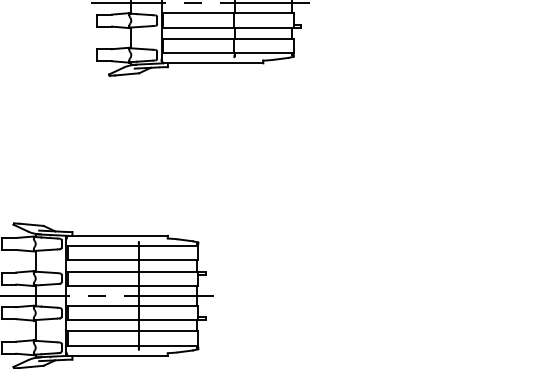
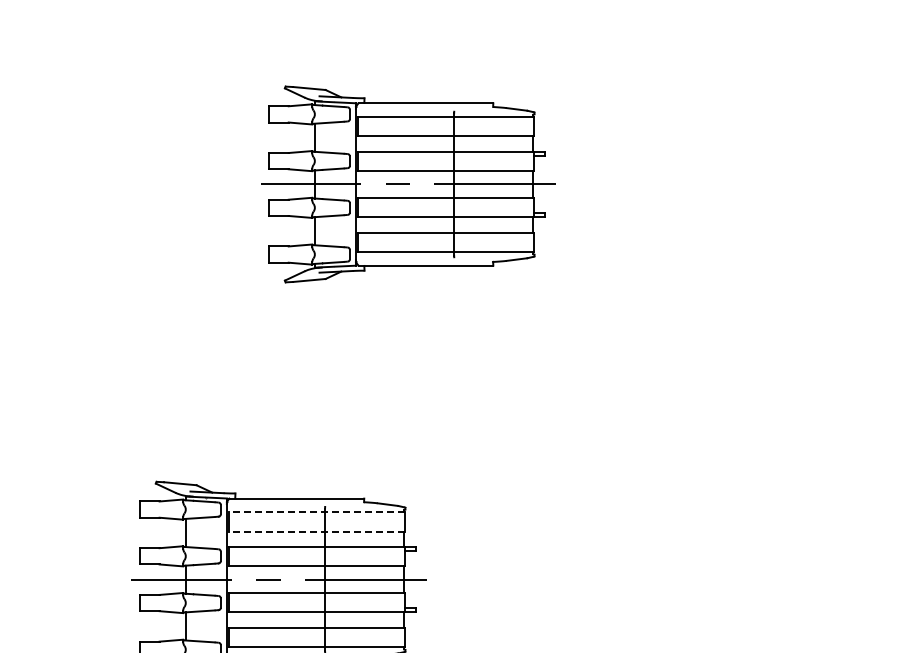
line: (132, 246) -> (316, 512), solid -> dashed
line: (132, 260) -> (316, 531), solid -> dashed

